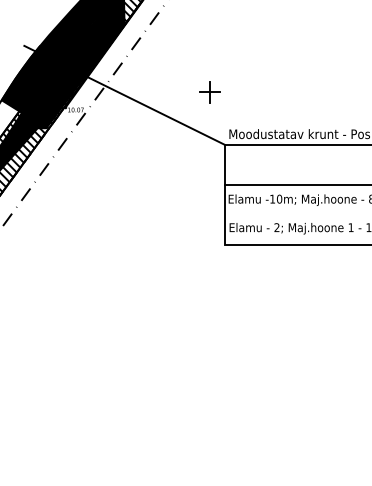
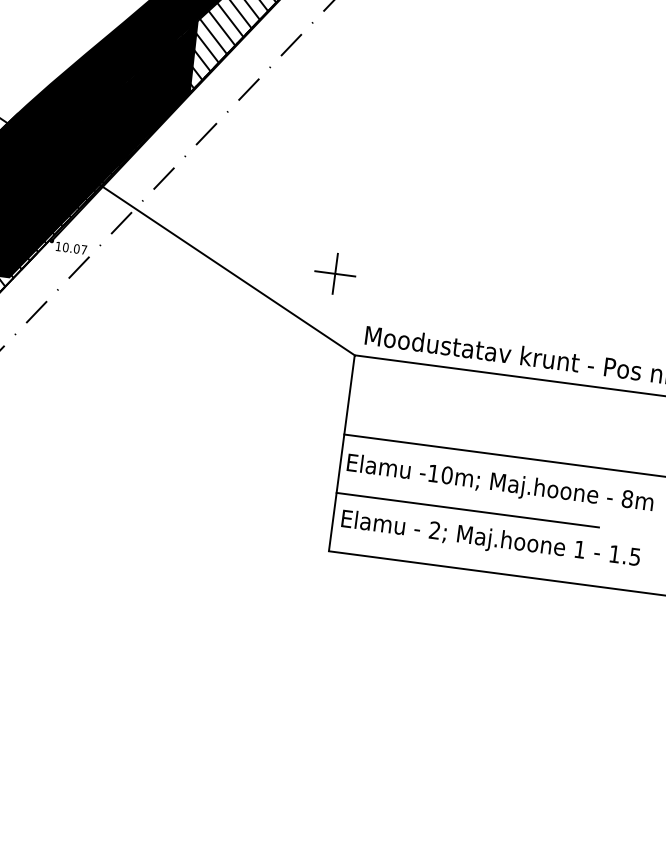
part: (209, 92) -> (334, 273), moved
line: (292, 215) -> (468, 510), added

